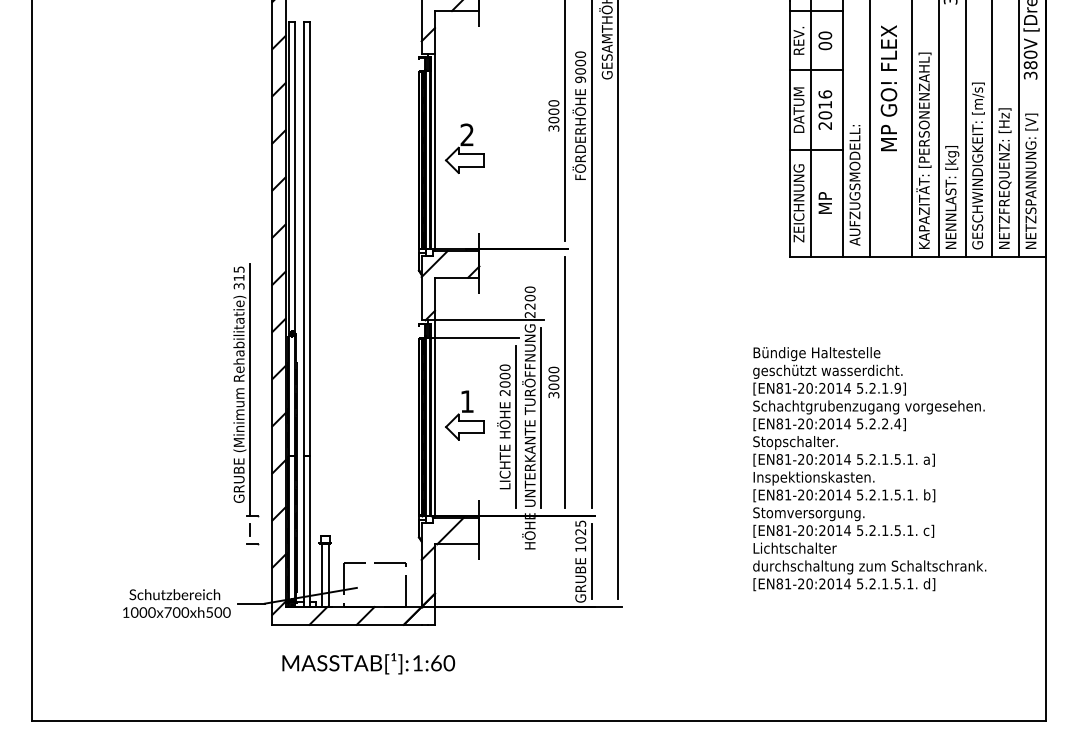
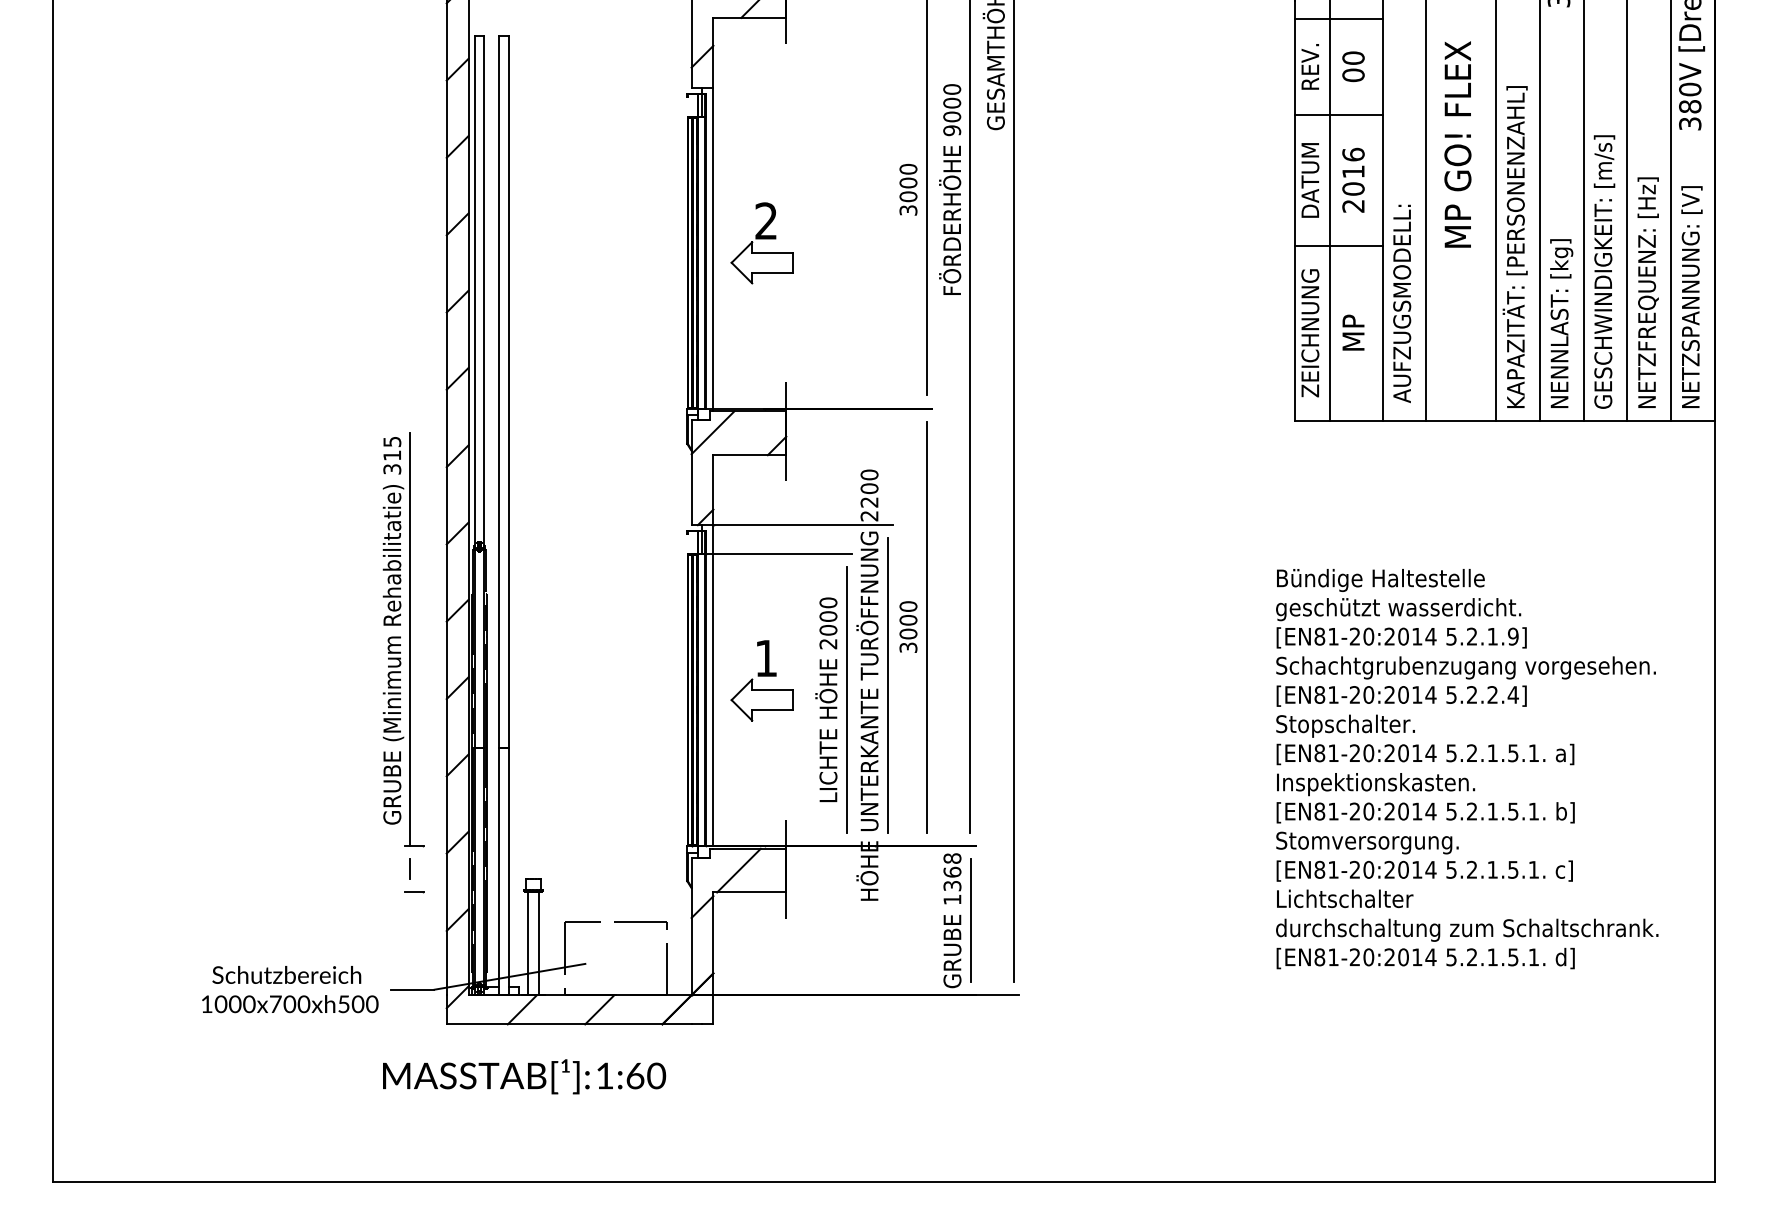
text: (869, 469) -> (1466, 769), moved
text: (580, 531) -> (952, 871), 1025 -> 1368
text: (368, 663) -> (524, 1076), moved

